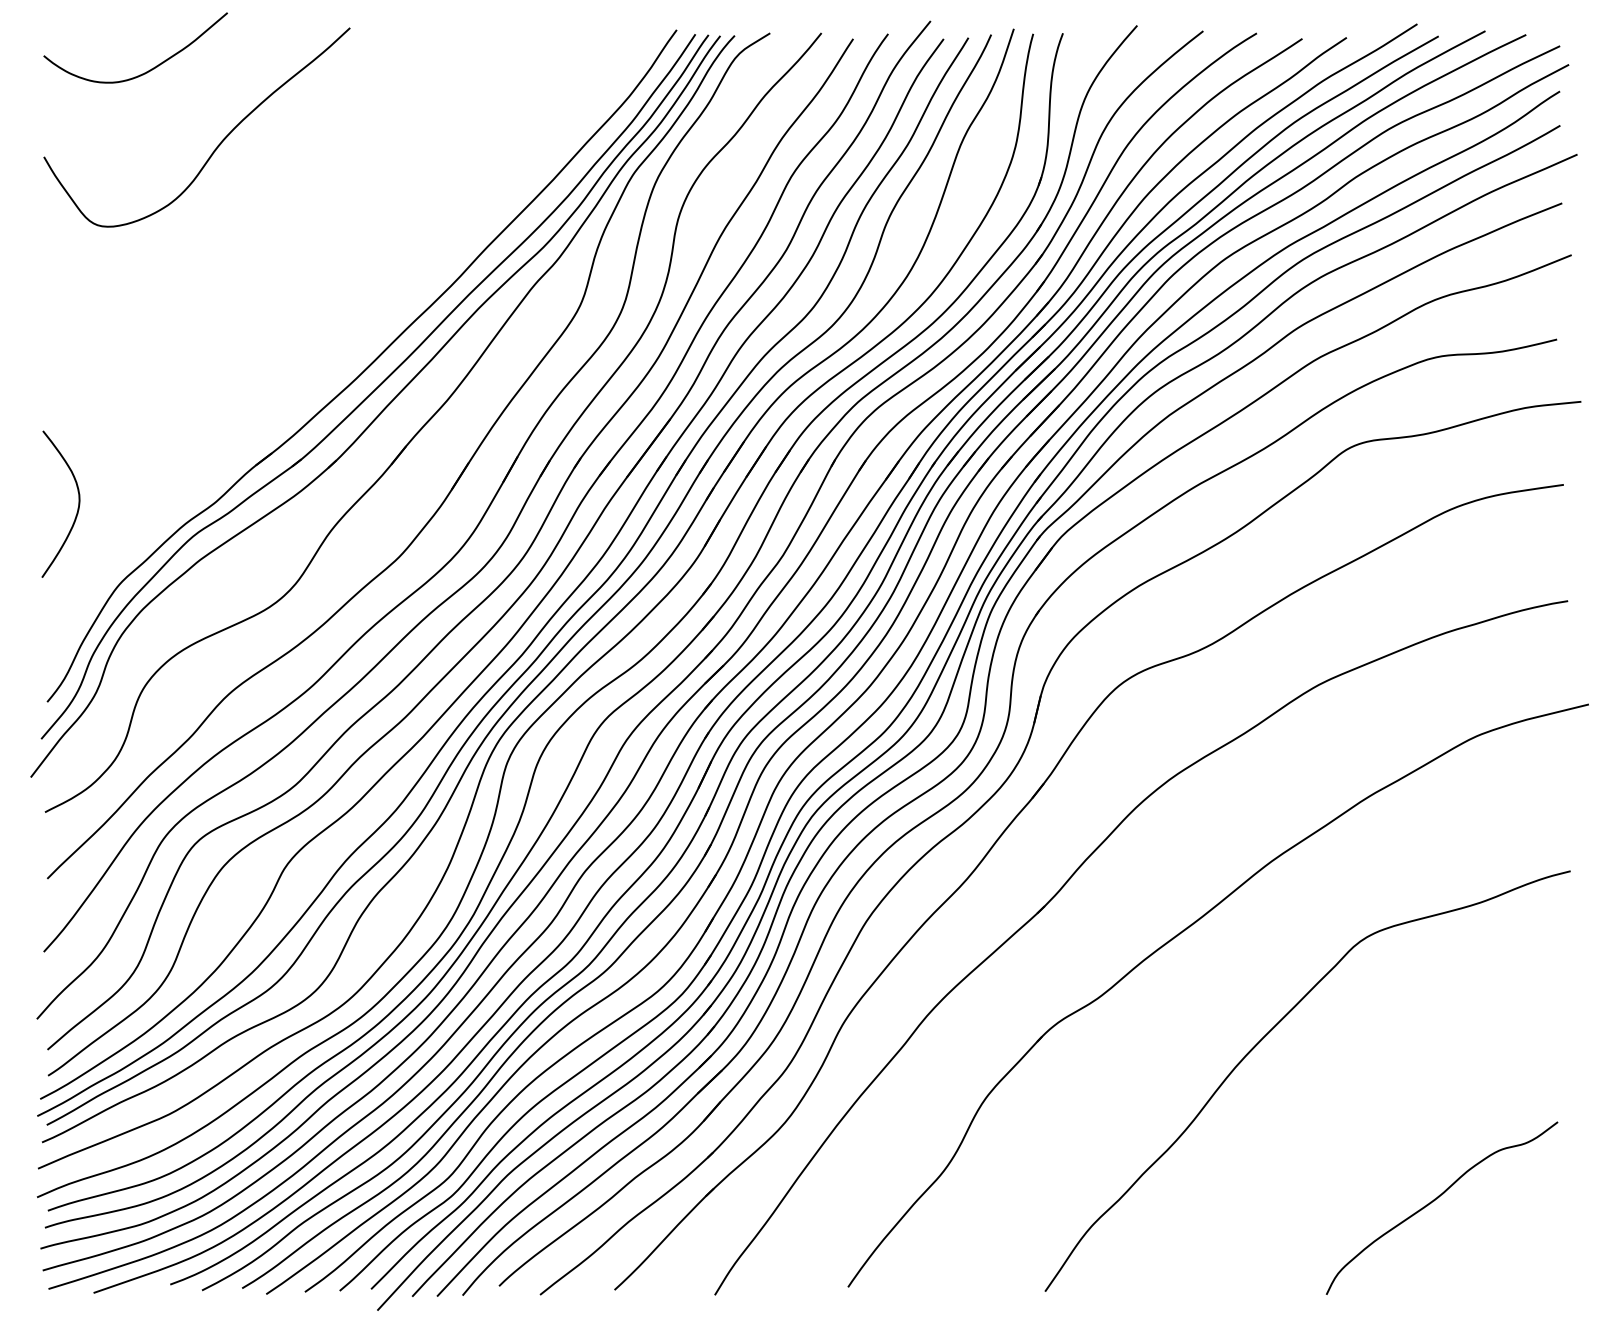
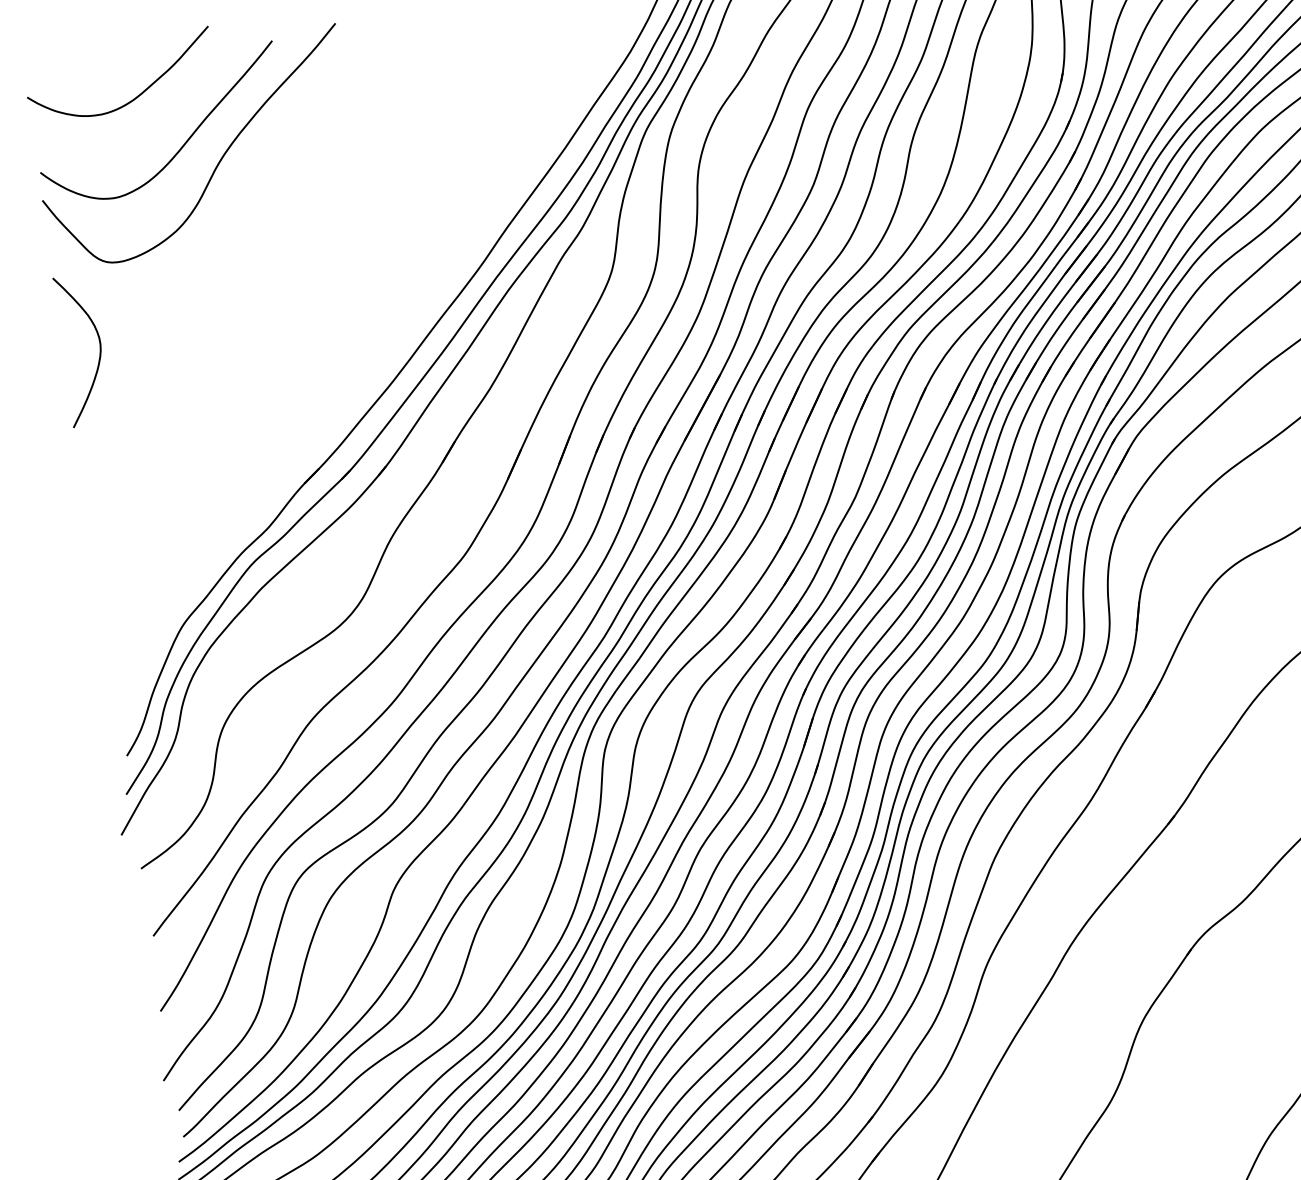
curve: (188, 121) -> (184, 142), added
curve: (77, 508) -> (99, 352), moved

